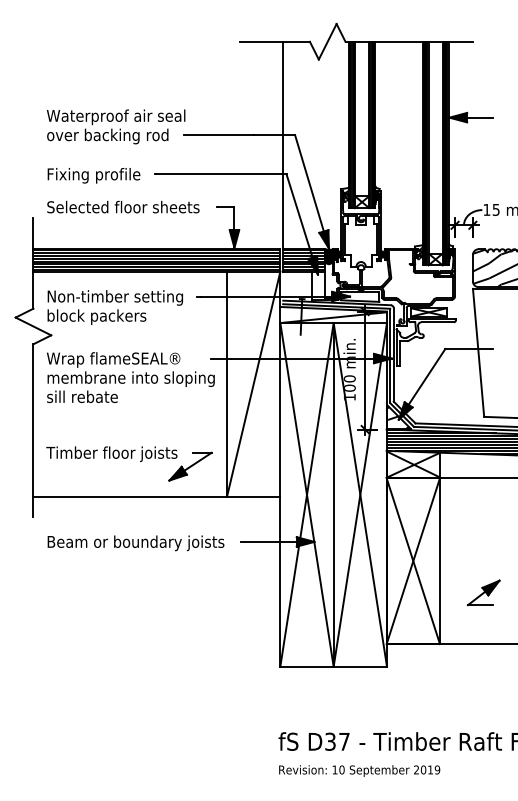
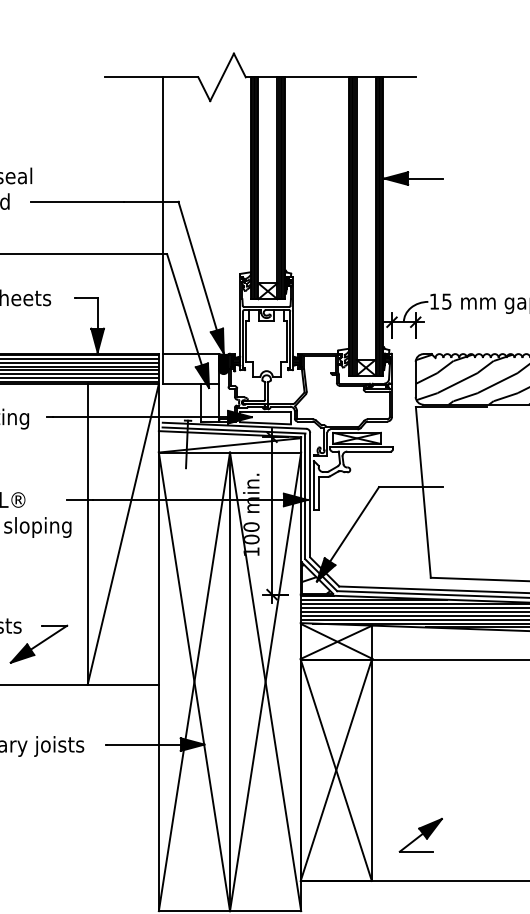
hatch: (304, 259) -> (191, 367), removed
part: (483, 592) -> (420, 834), moved

